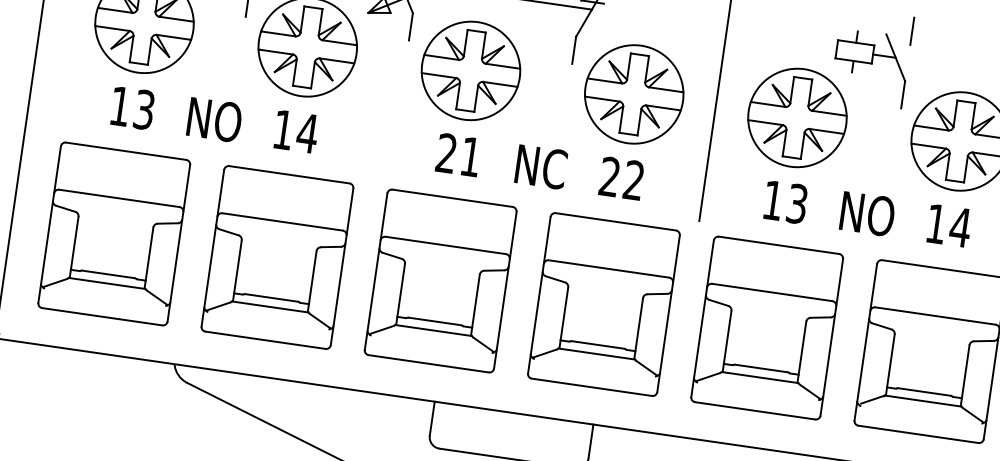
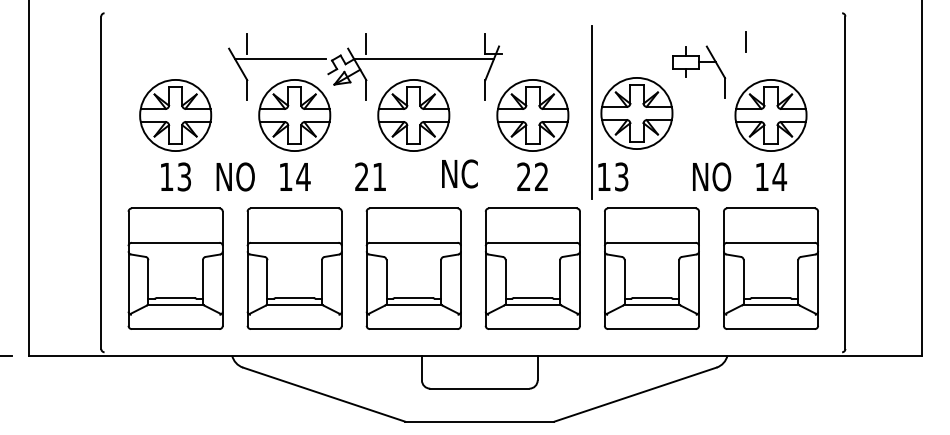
line: (911, 30) -> (745, 41), moved
part: (796, 117) -> (636, 113), moved
text: (458, 154) -> (370, 176), moved
text: (540, 166) -> (459, 173), moved
text: (786, 201) -> (613, 176), moved

